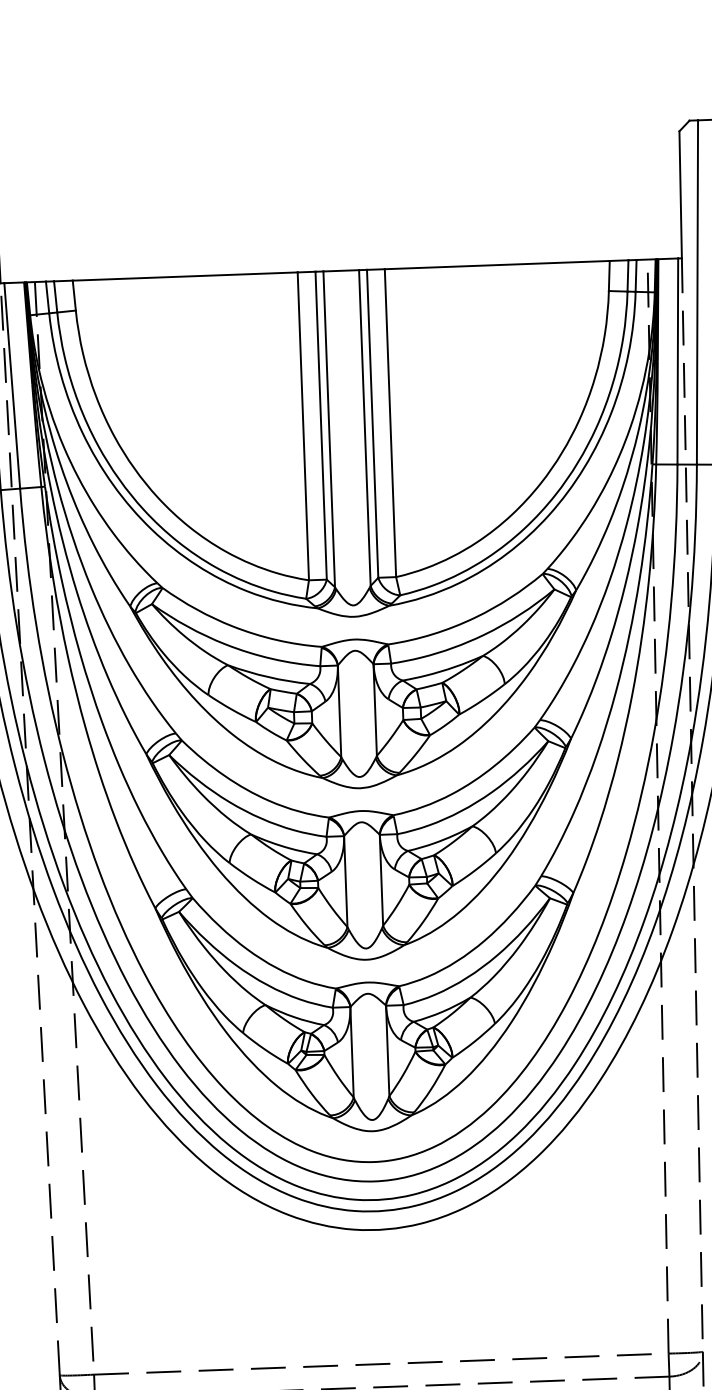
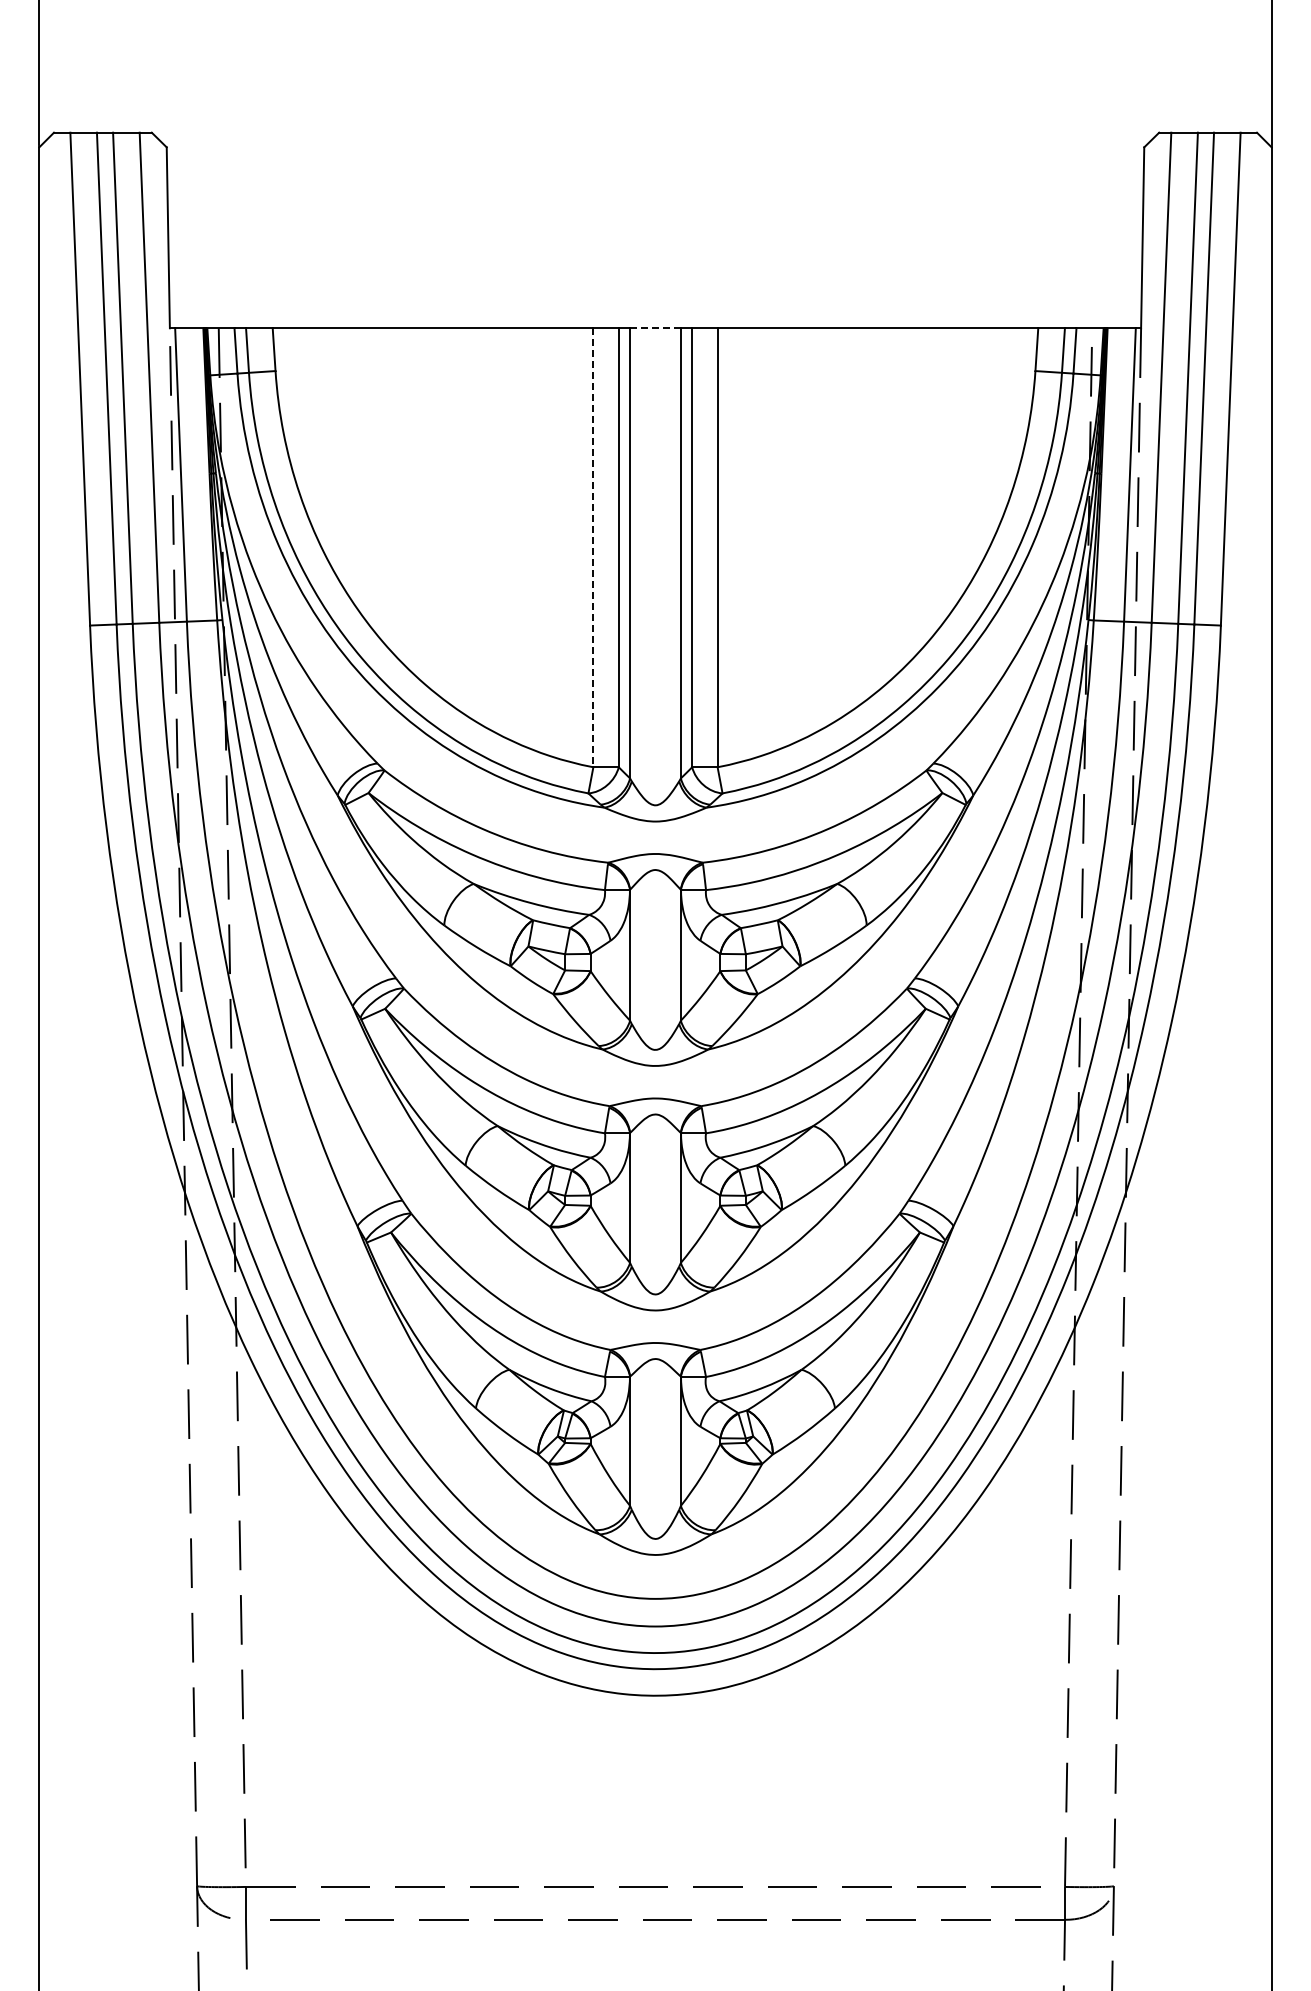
line: (341, 270) -> (655, 328), solid -> dashed
line: (303, 426) -> (593, 548), solid -> dashed

